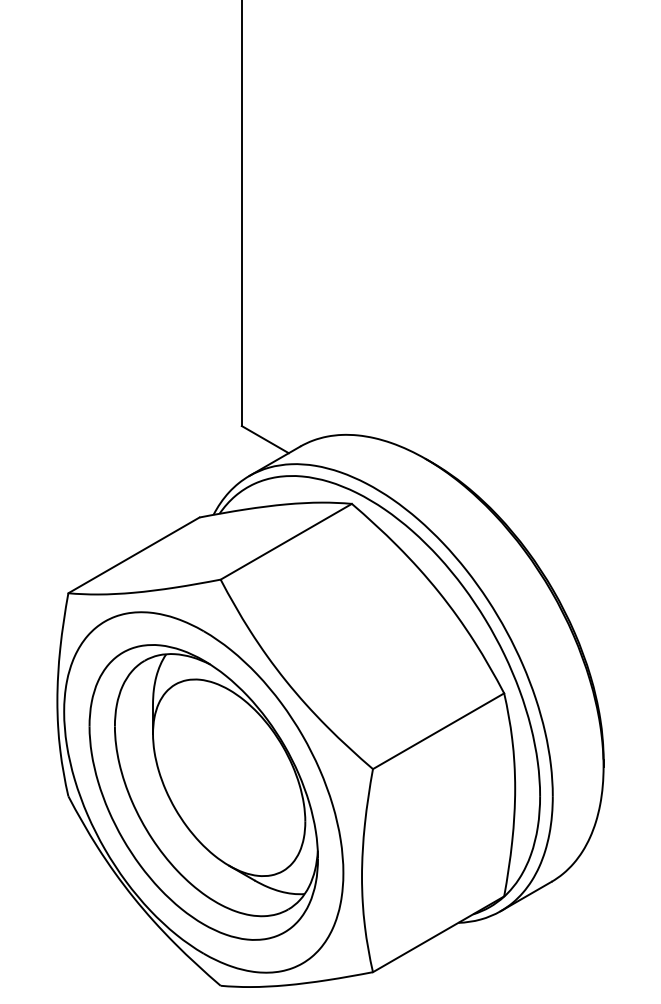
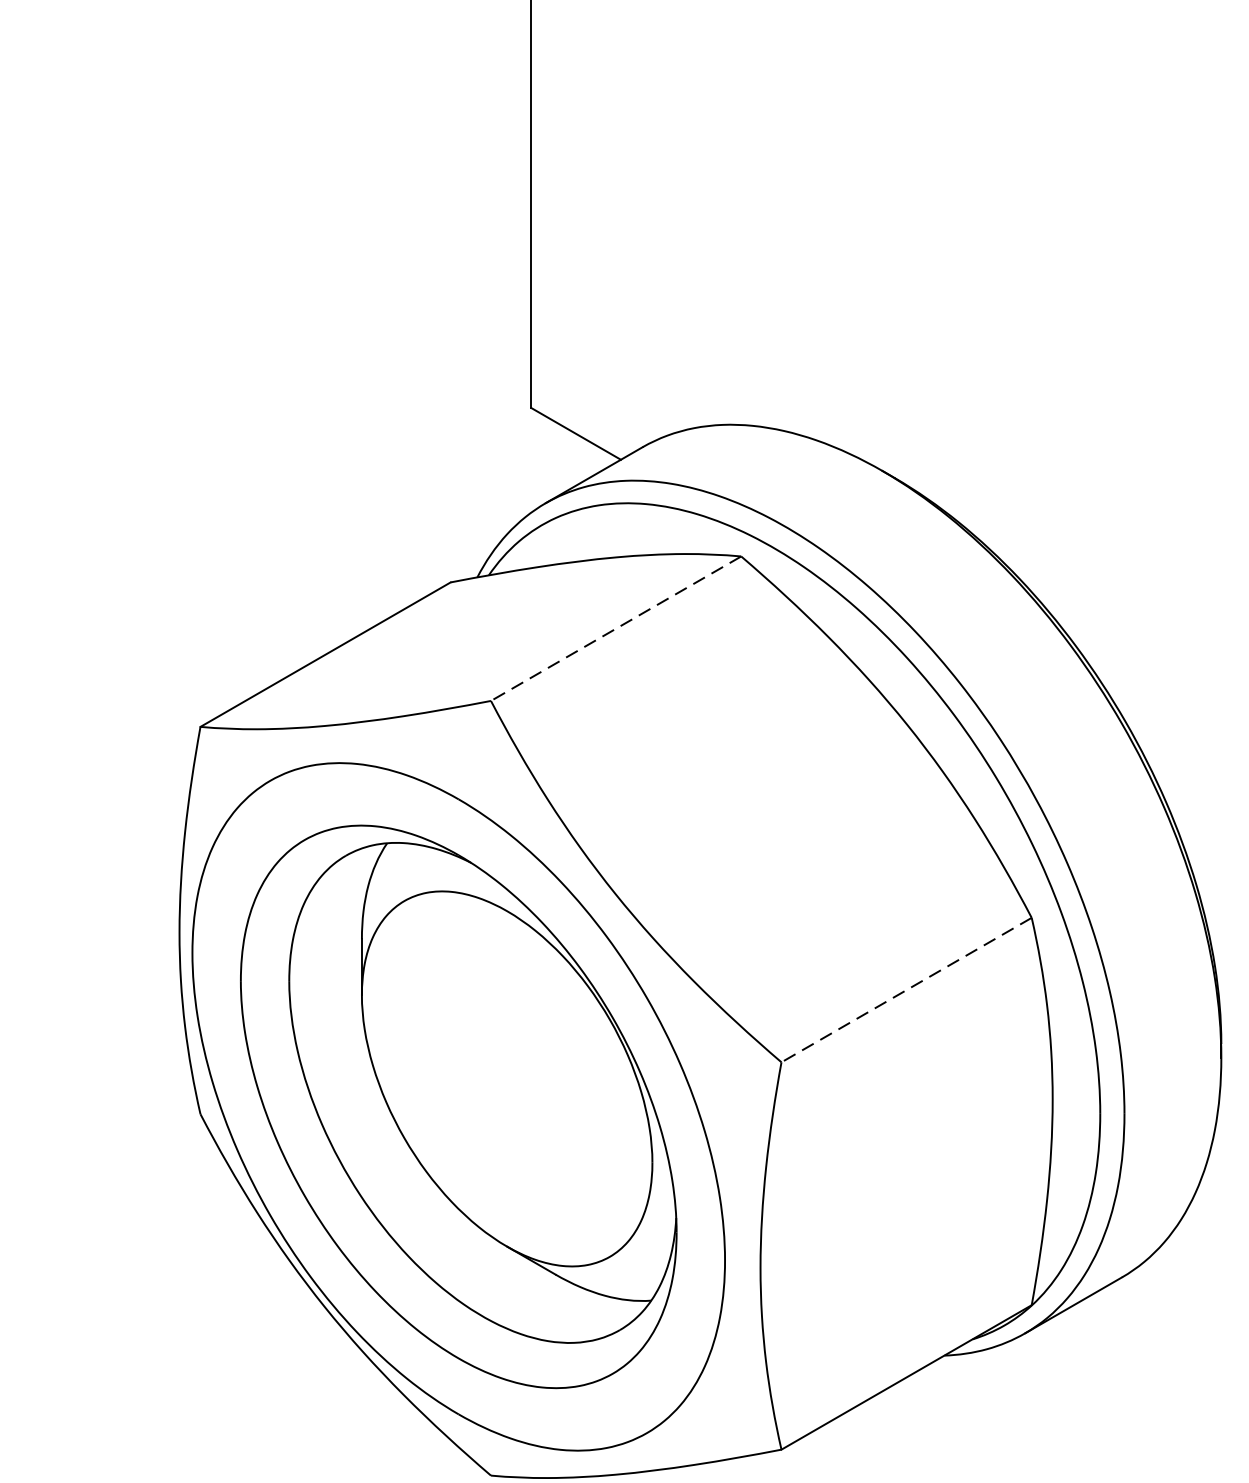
line: (286, 541) -> (616, 628), solid -> dashed
line: (438, 731) -> (906, 990), solid -> dashed

